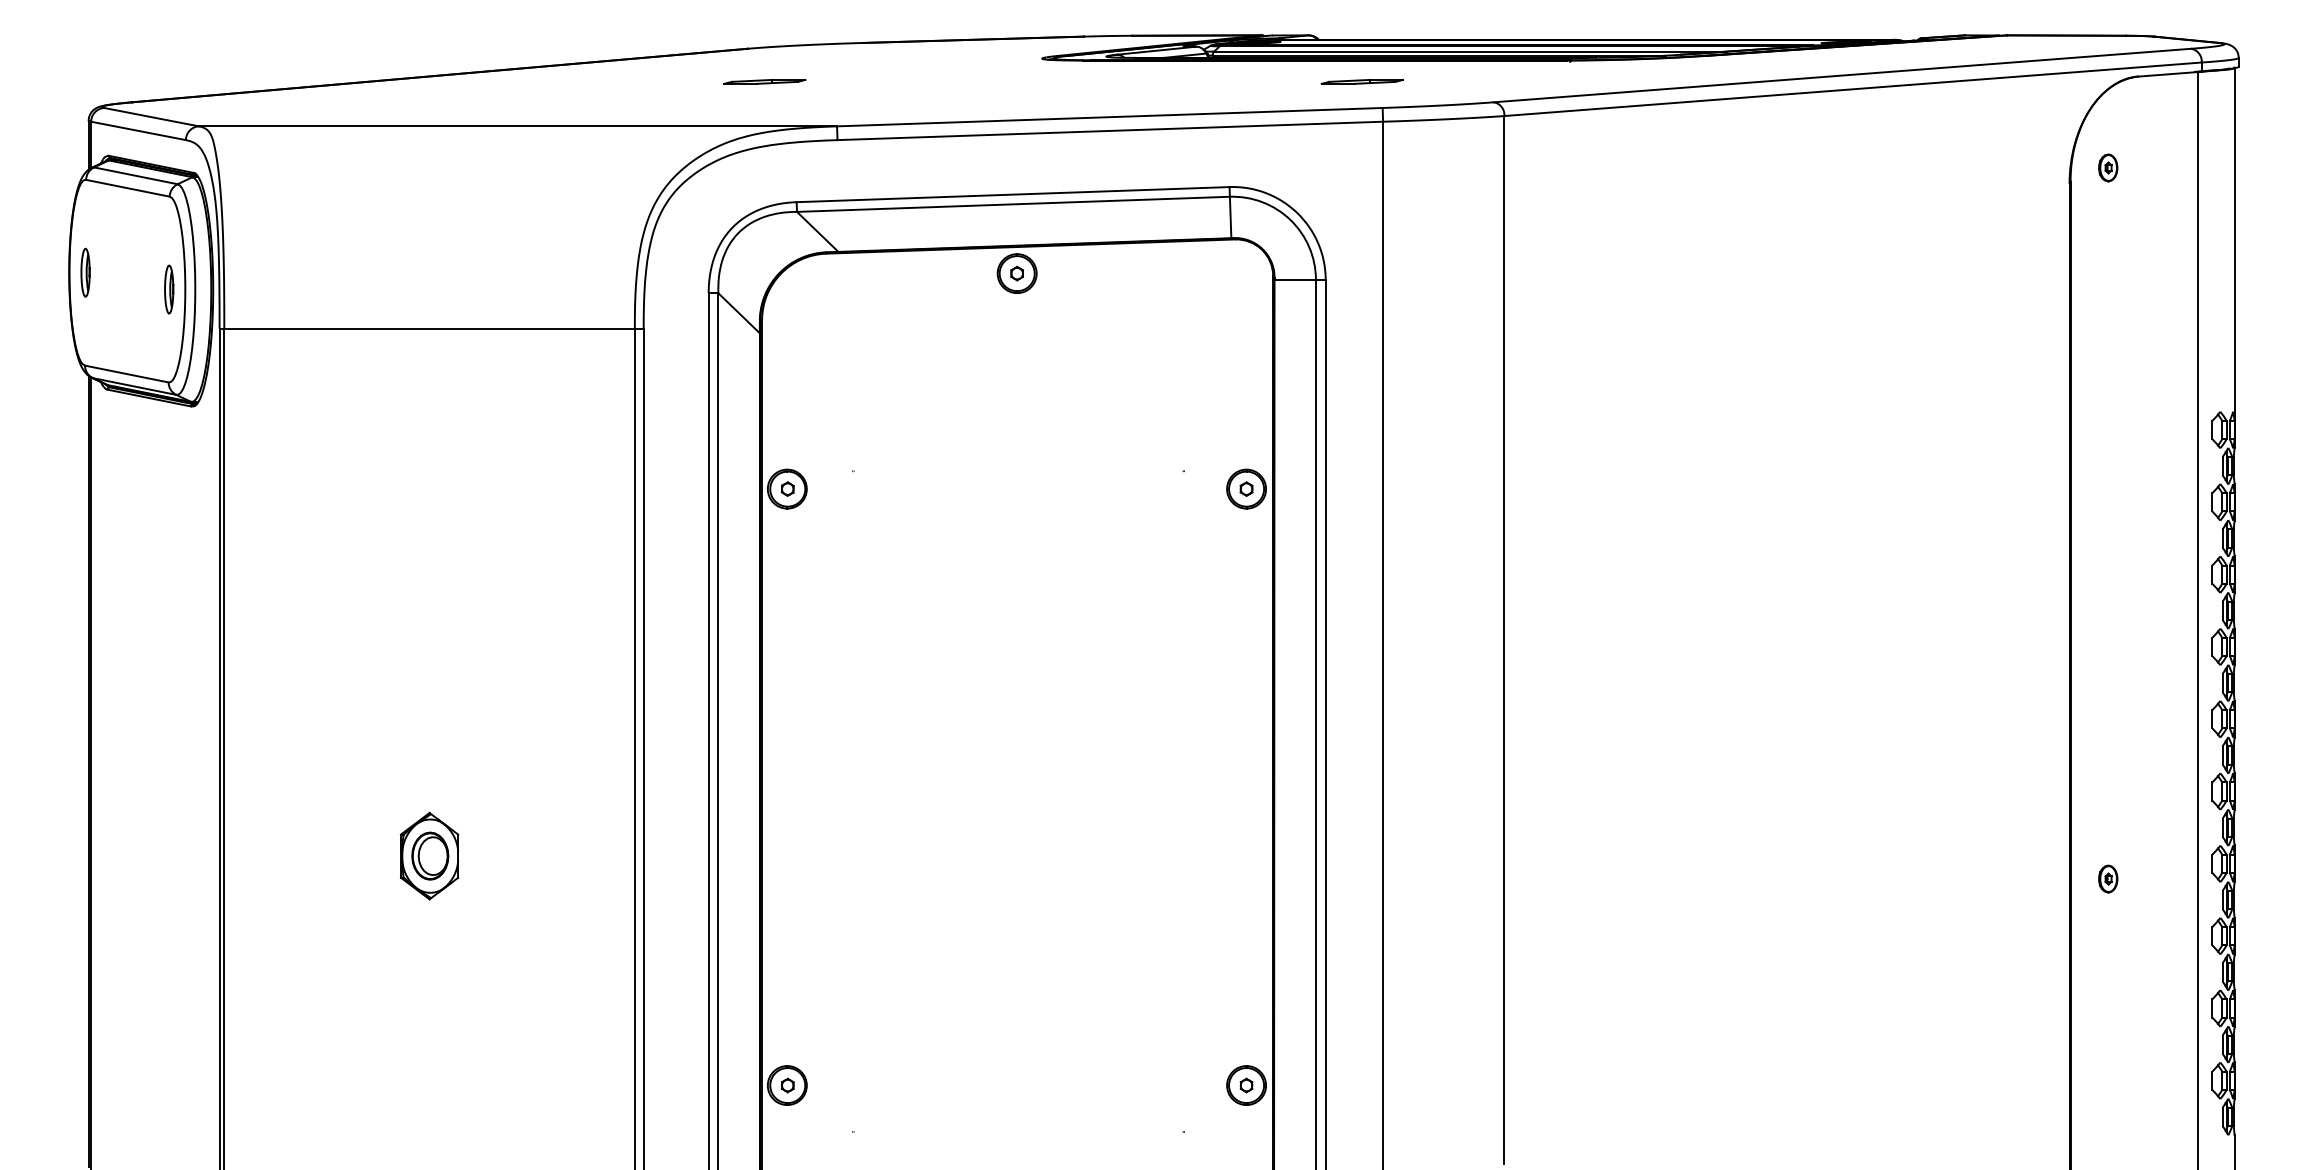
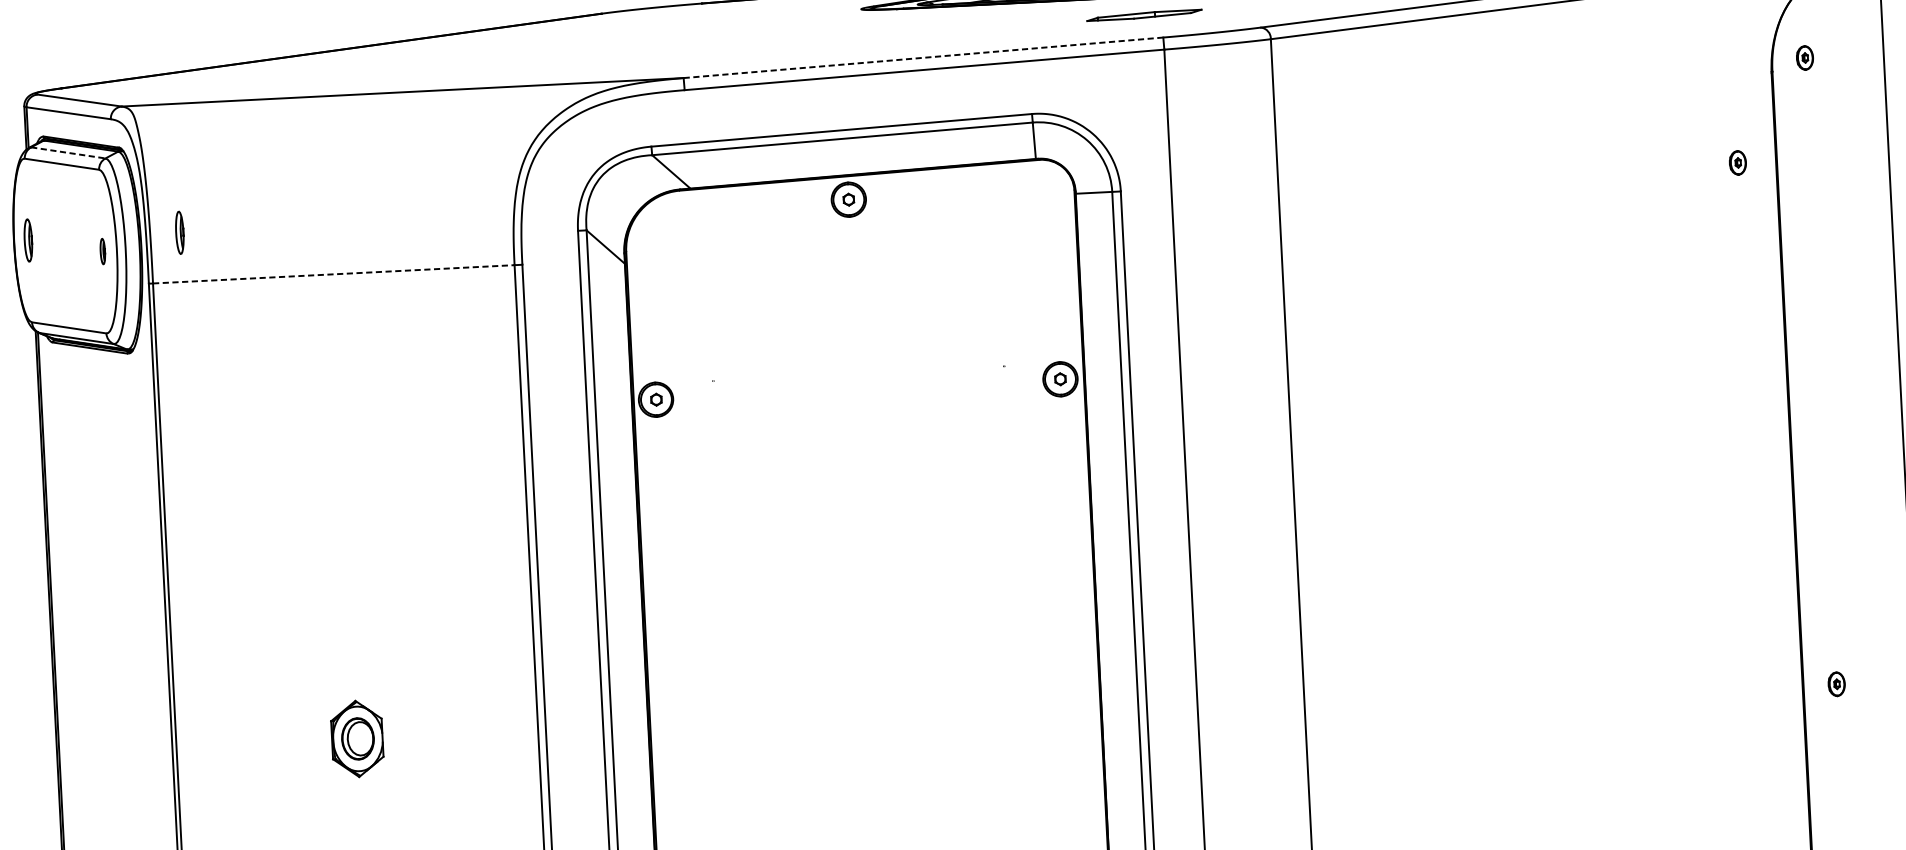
part: (764, 81) -> (617, 41), removed
part: (1361, 81) -> (1143, 15), size x1.6
line: (1109, 117) -> (923, 58), solid -> dashed
line: (135, 175) -> (67, 152), solid -> dashed
part: (257, 272) -> (179, 232), added
part: (2026, 282) -> (1738, 162), added
part: (169, 289) -> (103, 251), size x0.6
line: (430, 328) -> (334, 274), solid -> dashed

